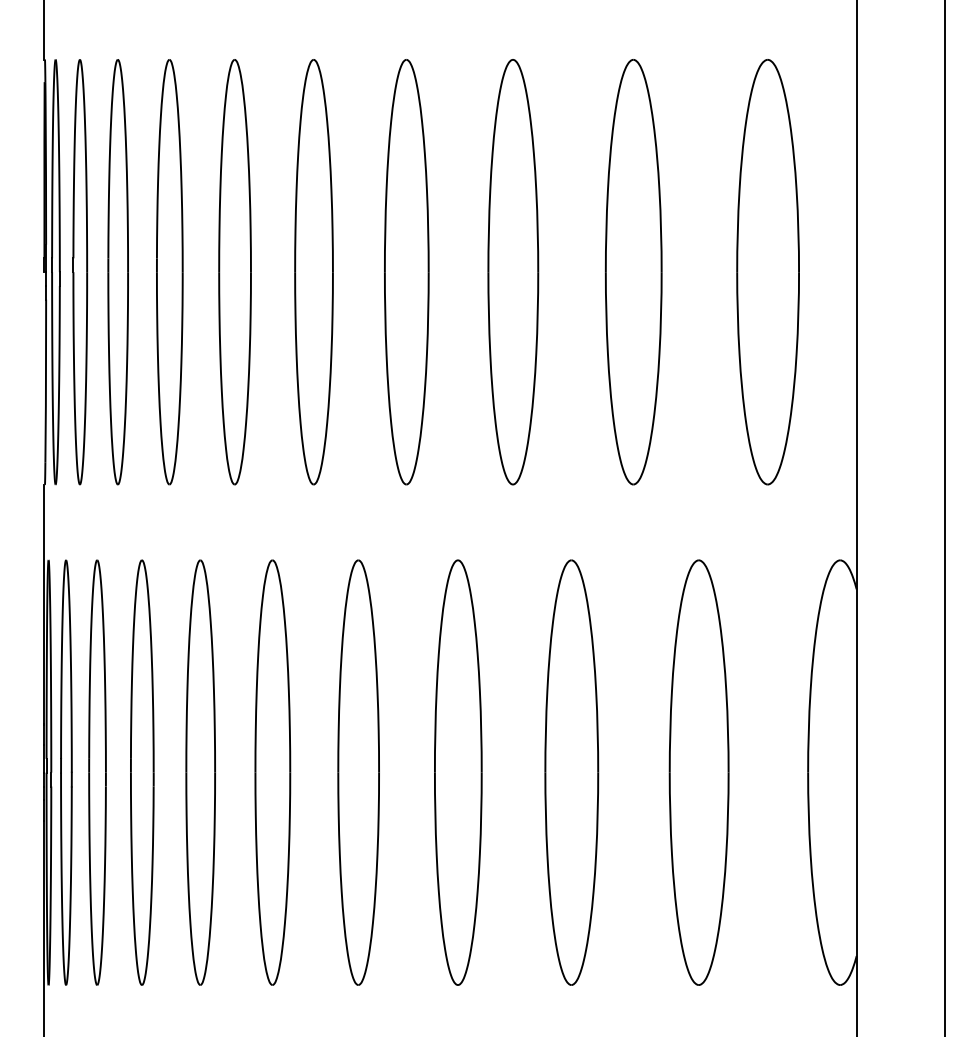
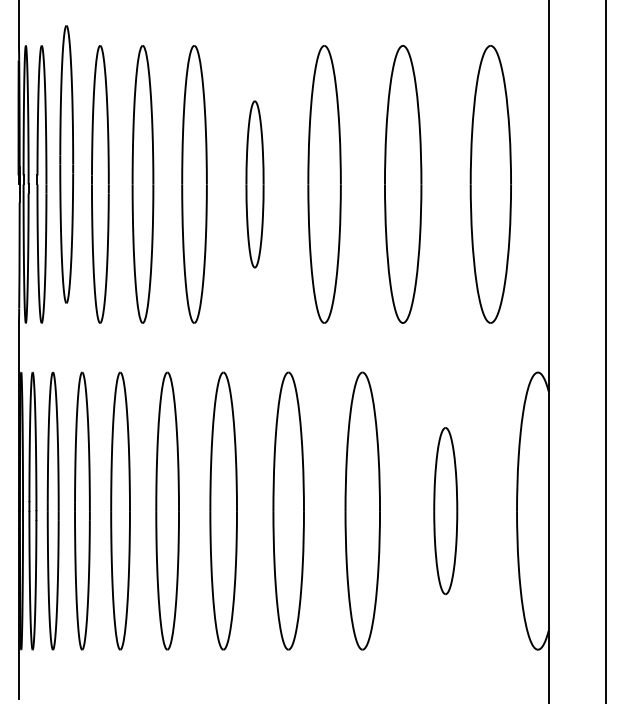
part: (117, 272) -> (66, 164), moved
part: (405, 272) -> (254, 184), size x0.6
part: (698, 771) -> (445, 510), size x0.6

